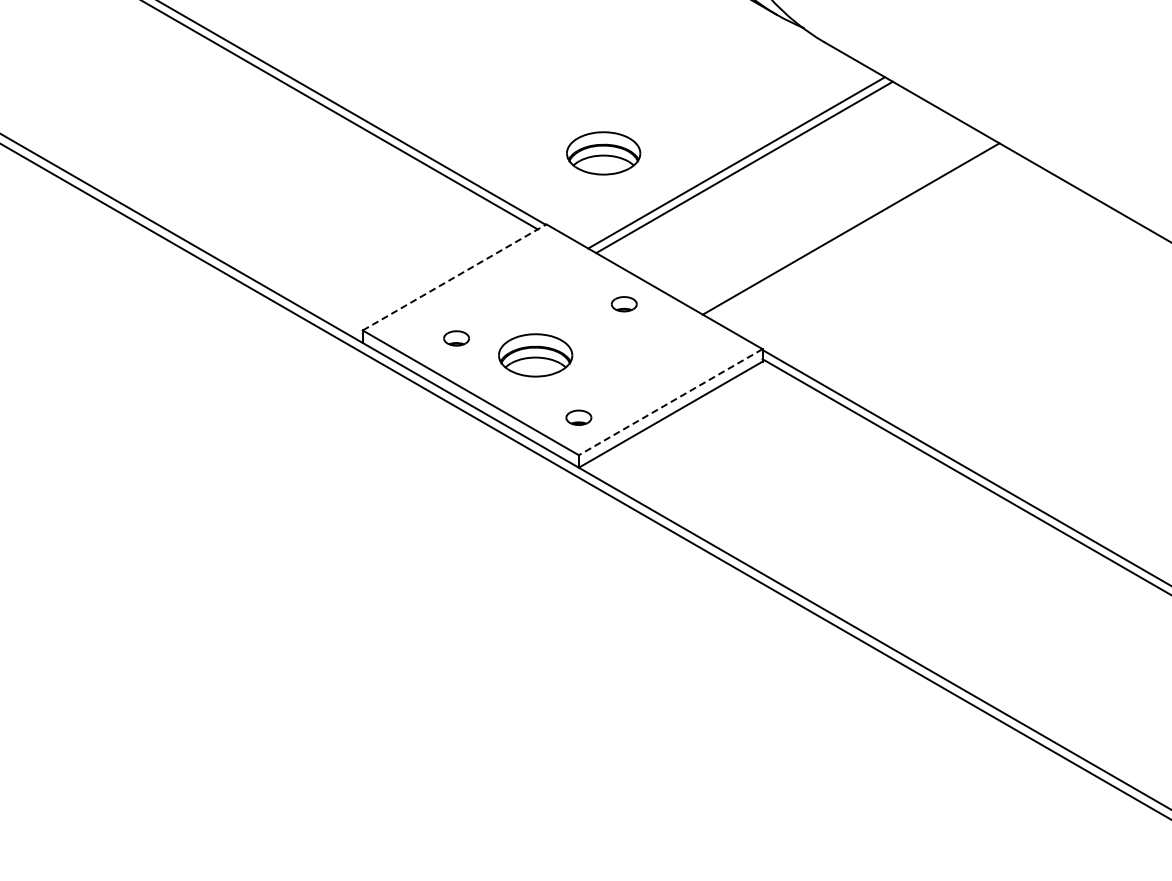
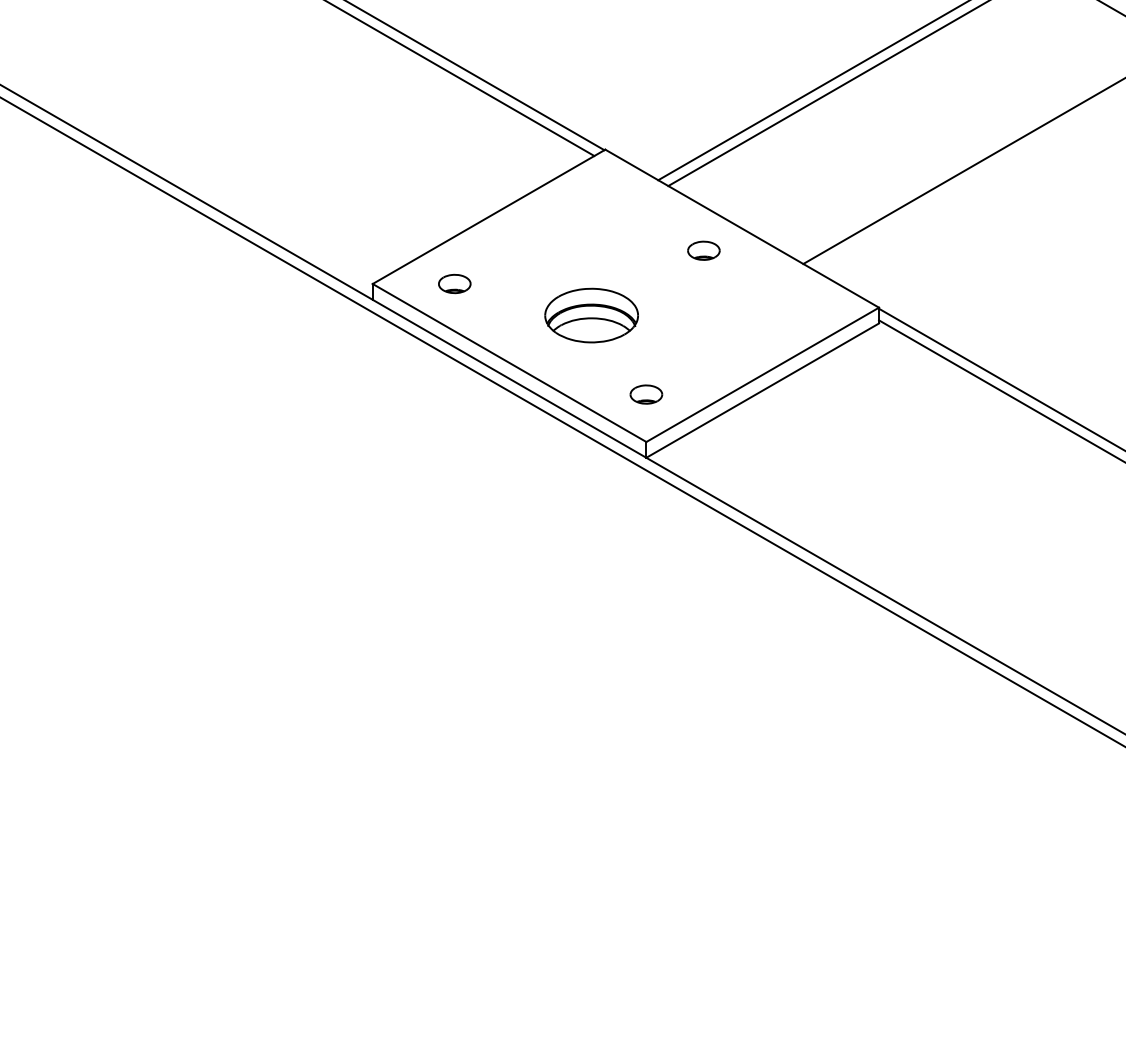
part: (603, 153) -> (677, 59), removed
line: (455, 277) -> (490, 216), dashed -> solid
part: (456, 338) -> (454, 284), moved
line: (670, 402) -> (762, 375), dashed -> solid

